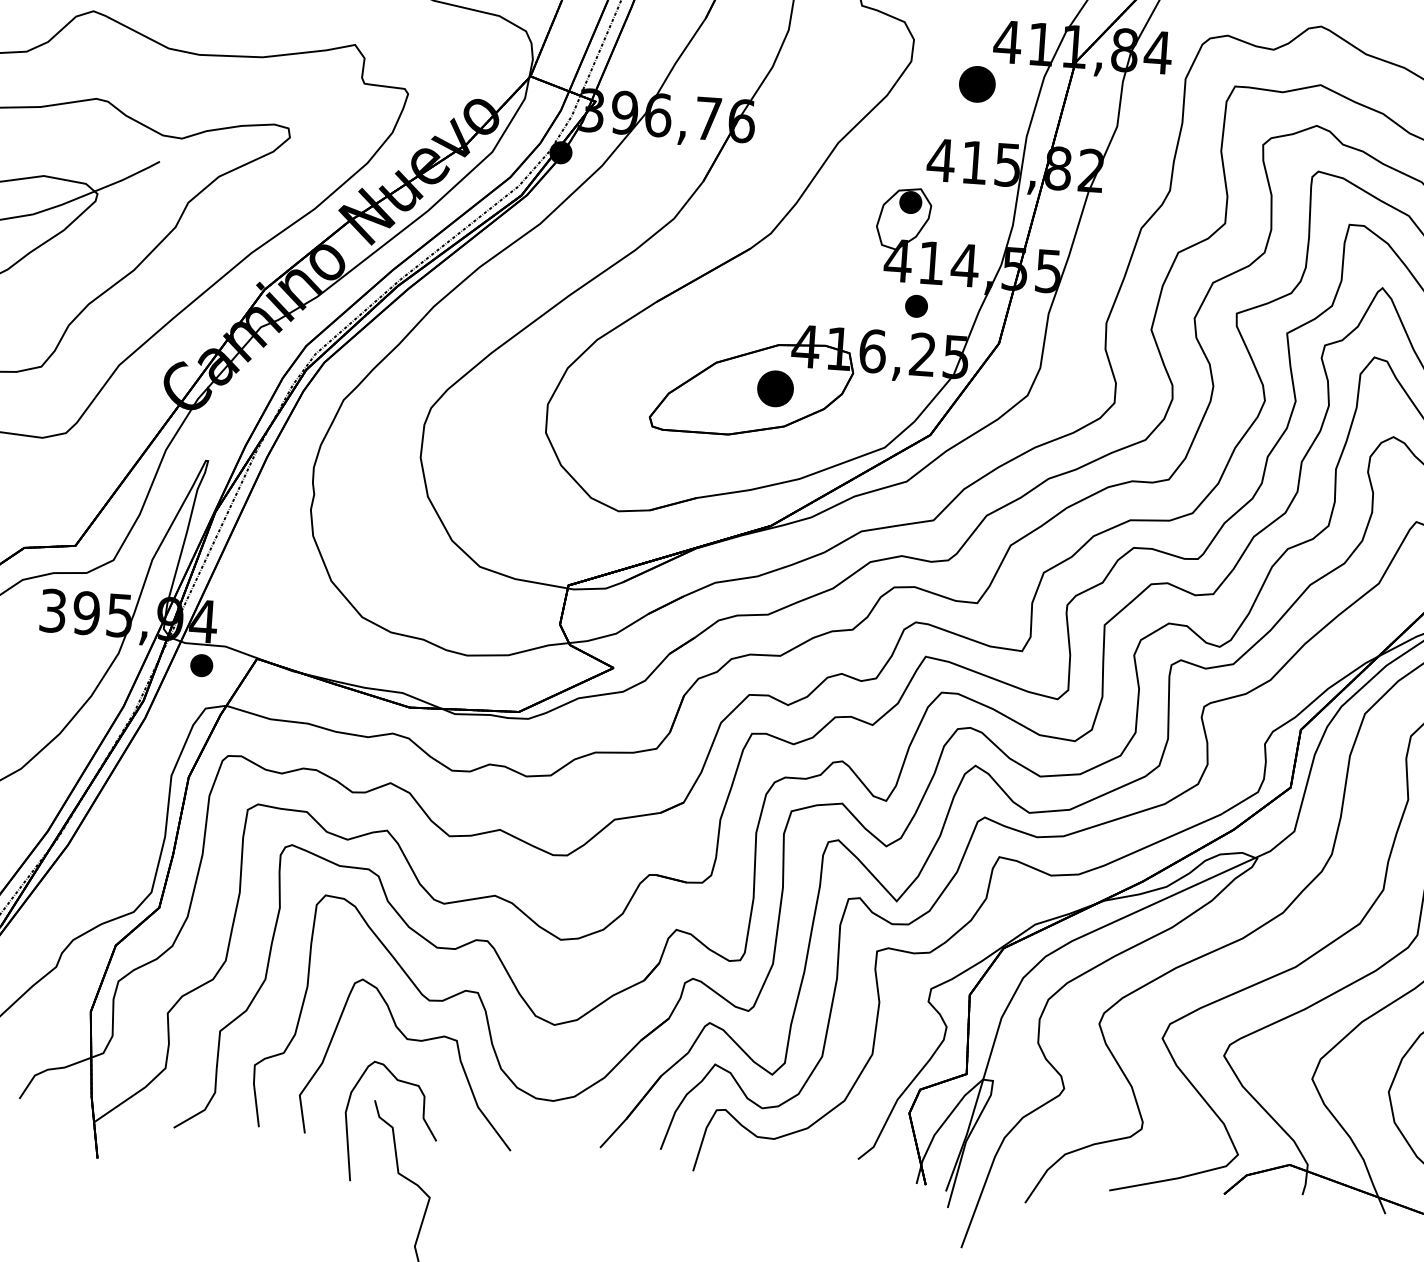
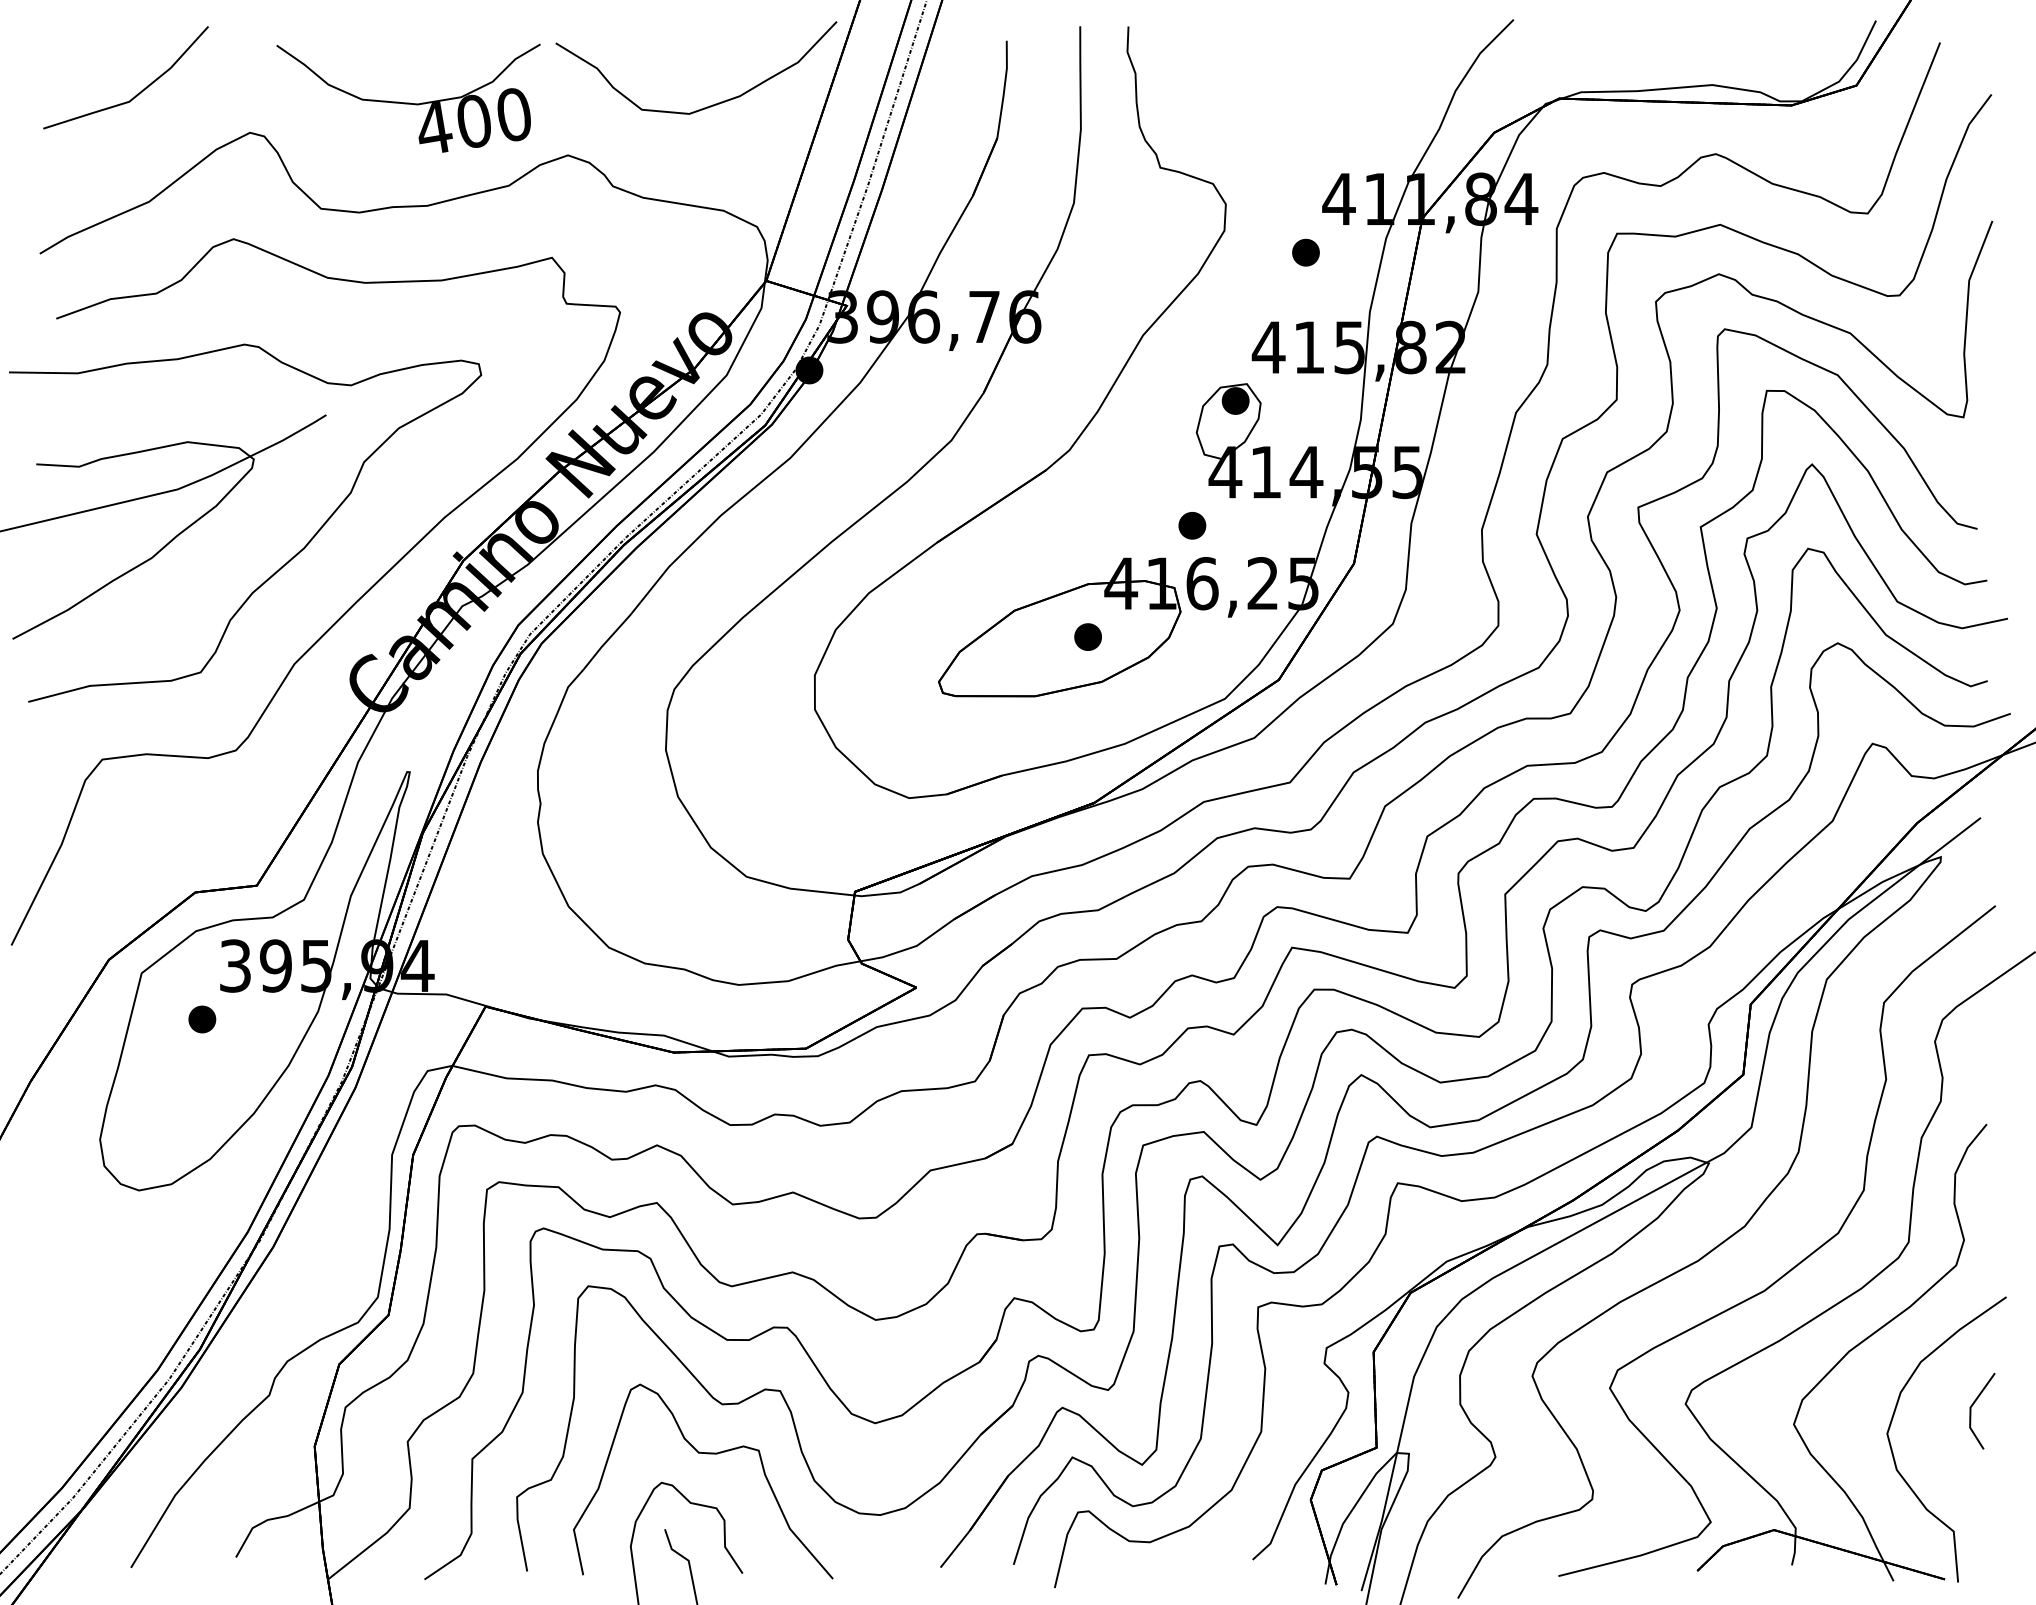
part: (976, 84) -> (1305, 252), size x0.62
part: (916, 306) -> (1192, 525), moved
part: (774, 388) -> (1087, 636), size x0.62
part: (201, 665) -> (202, 1019), moved

